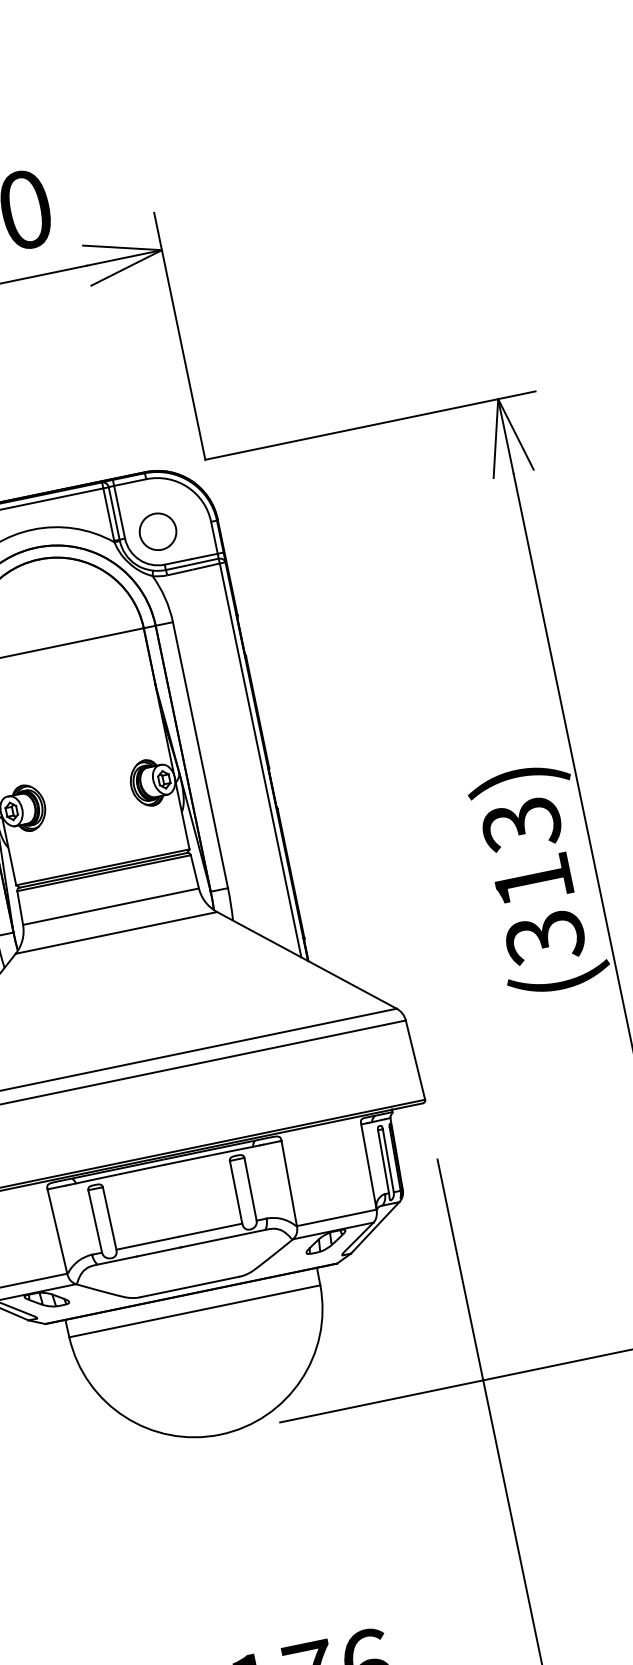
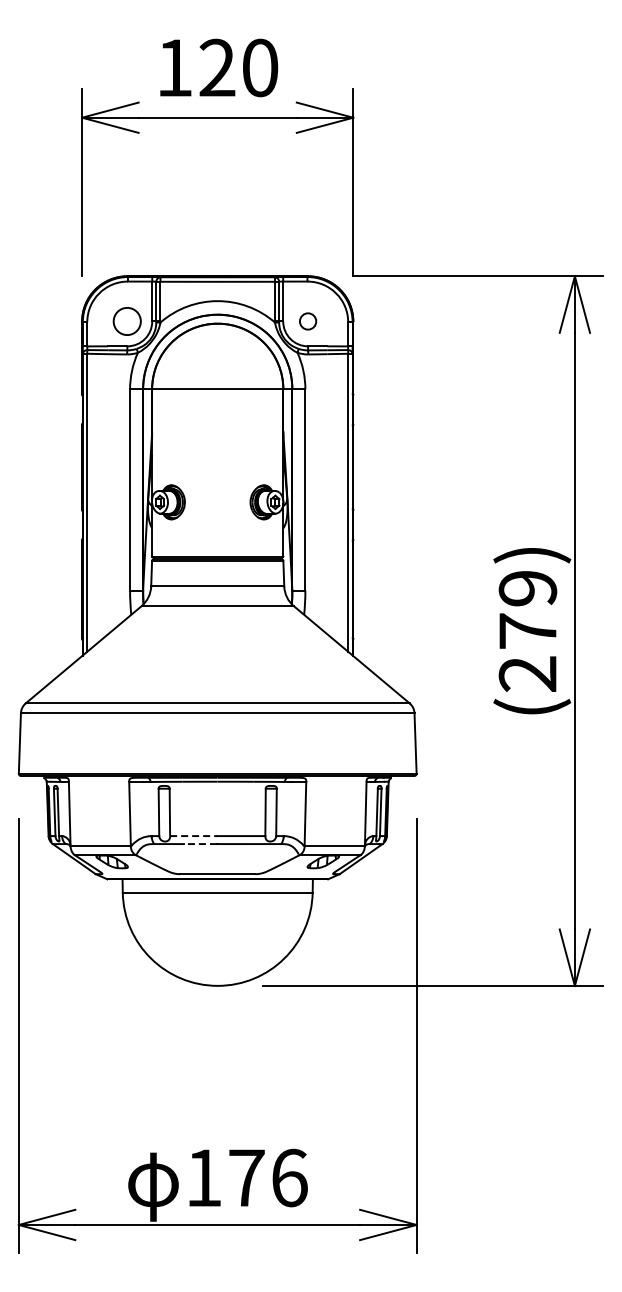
circle: (157, 532) -> (307, 321), size x0.6
text: (532, 881) -> (527, 631), (313) -> (279)
line: (147, 1243) -> (193, 836), solid -> dashed
line: (157, 1252) -> (199, 844), solid -> dashed

